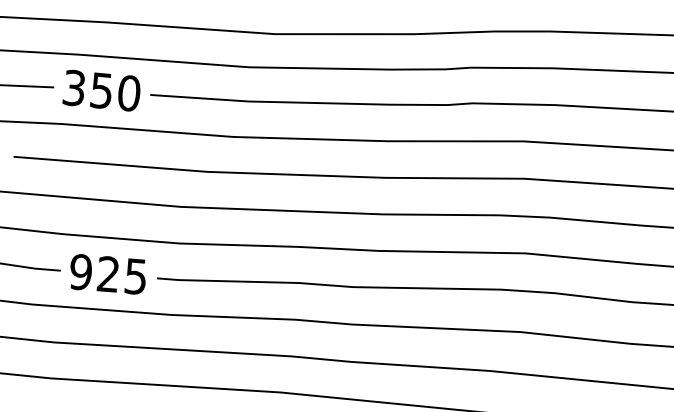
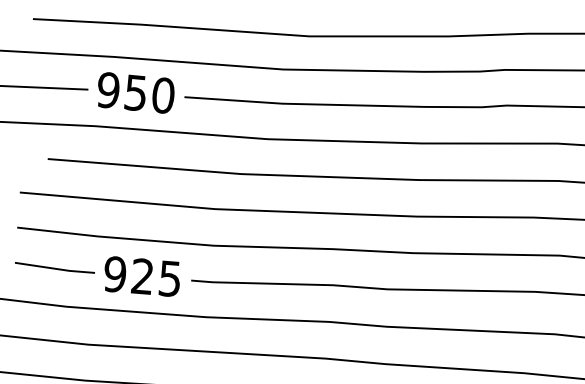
text: (73, 87) -> (107, 89), 350 -> 950

